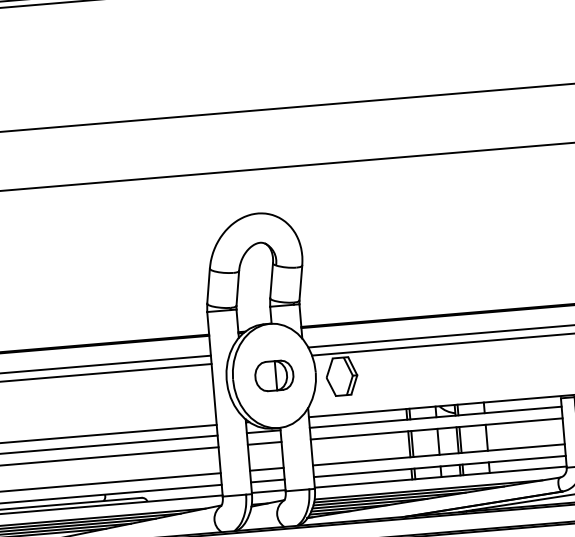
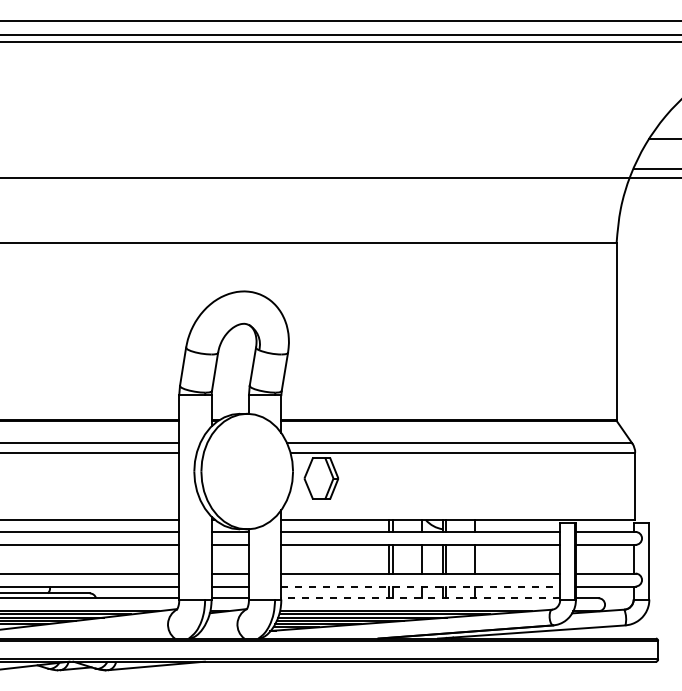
part: (273, 375) -> (246, 471), removed
line: (440, 466) -> (421, 586), solid -> dashed
line: (440, 477) -> (420, 598), solid -> dashed

